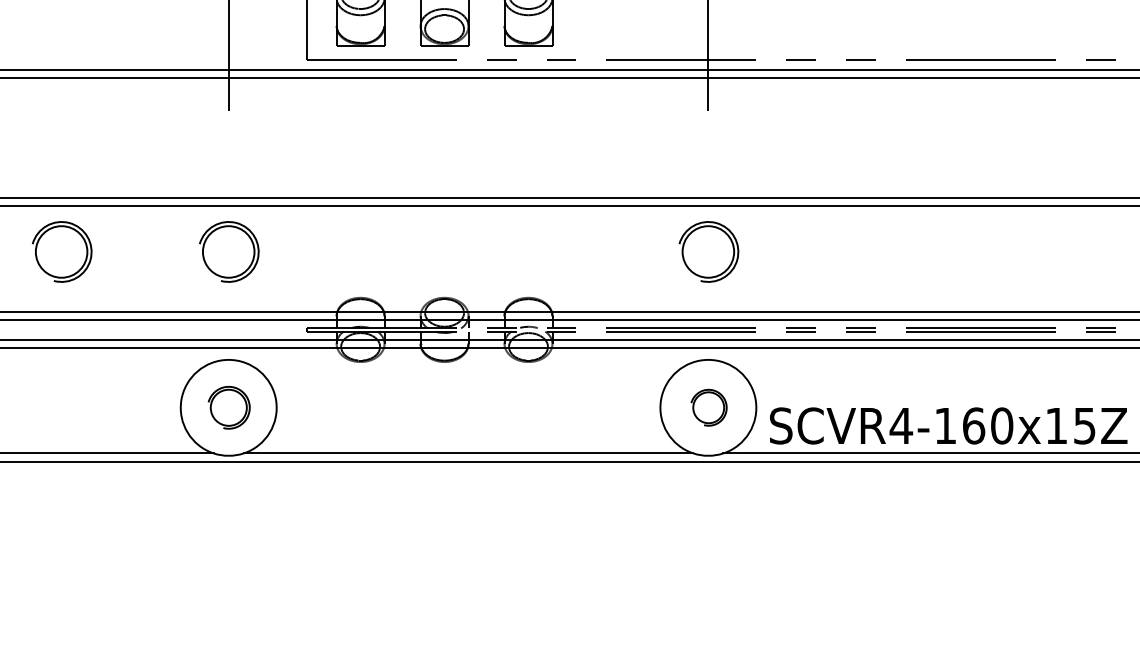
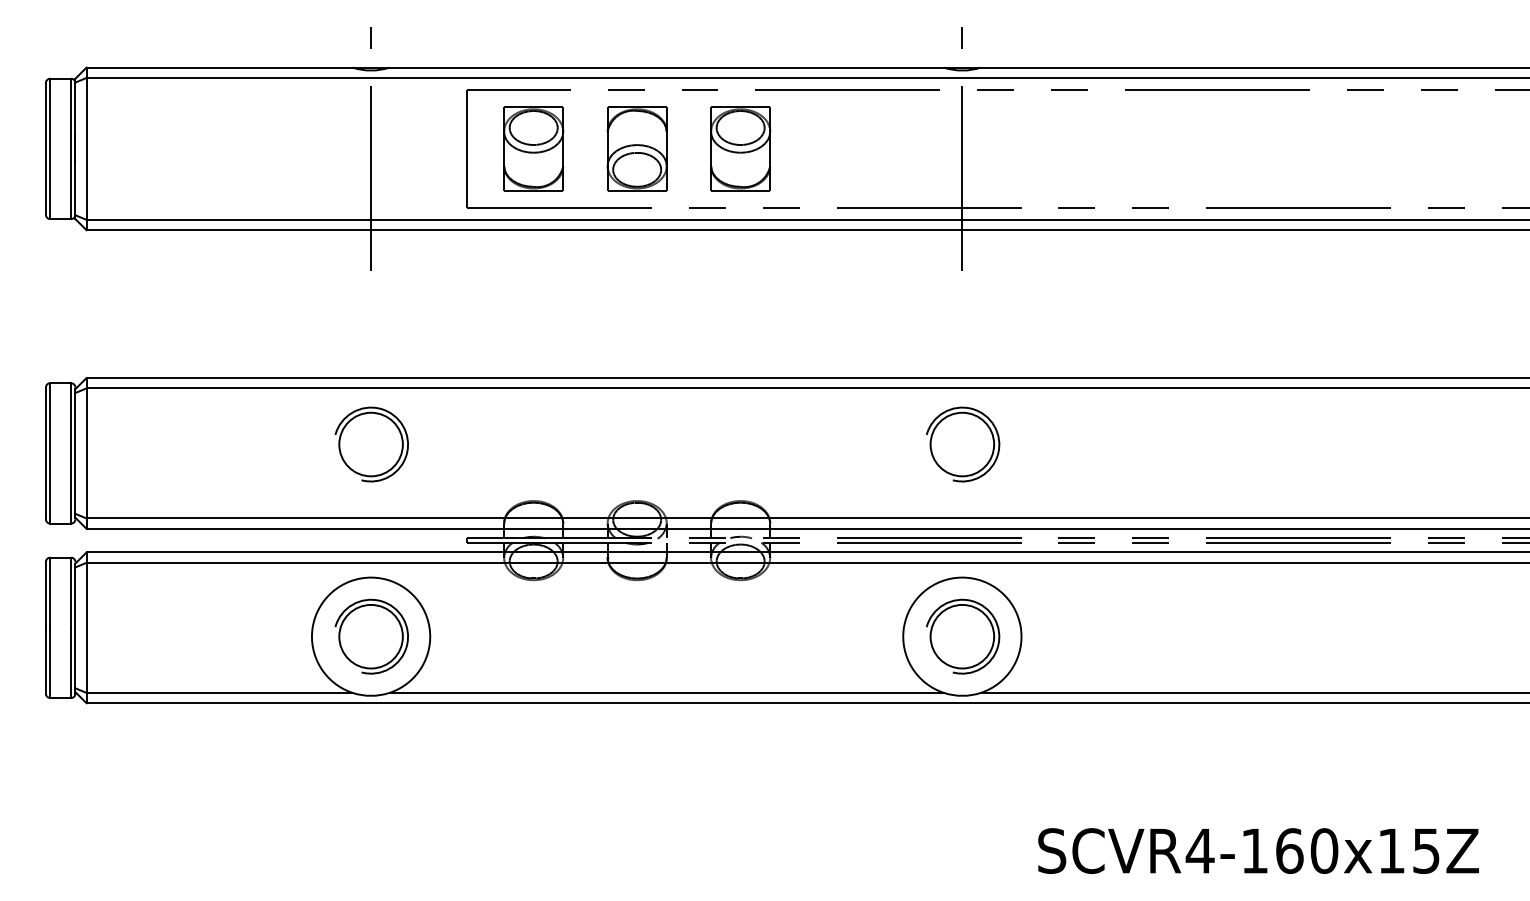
part: (61, 251) -> (165, 444), removed
part: (229, 407) -> (371, 636), size x1.43
part: (709, 407) -> (963, 636), size x1.67
text: (948, 425) -> (1258, 850), moved

